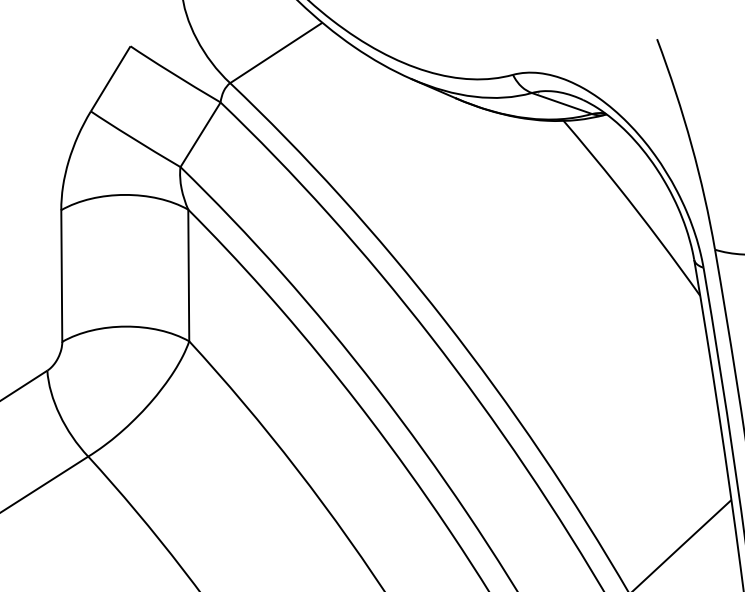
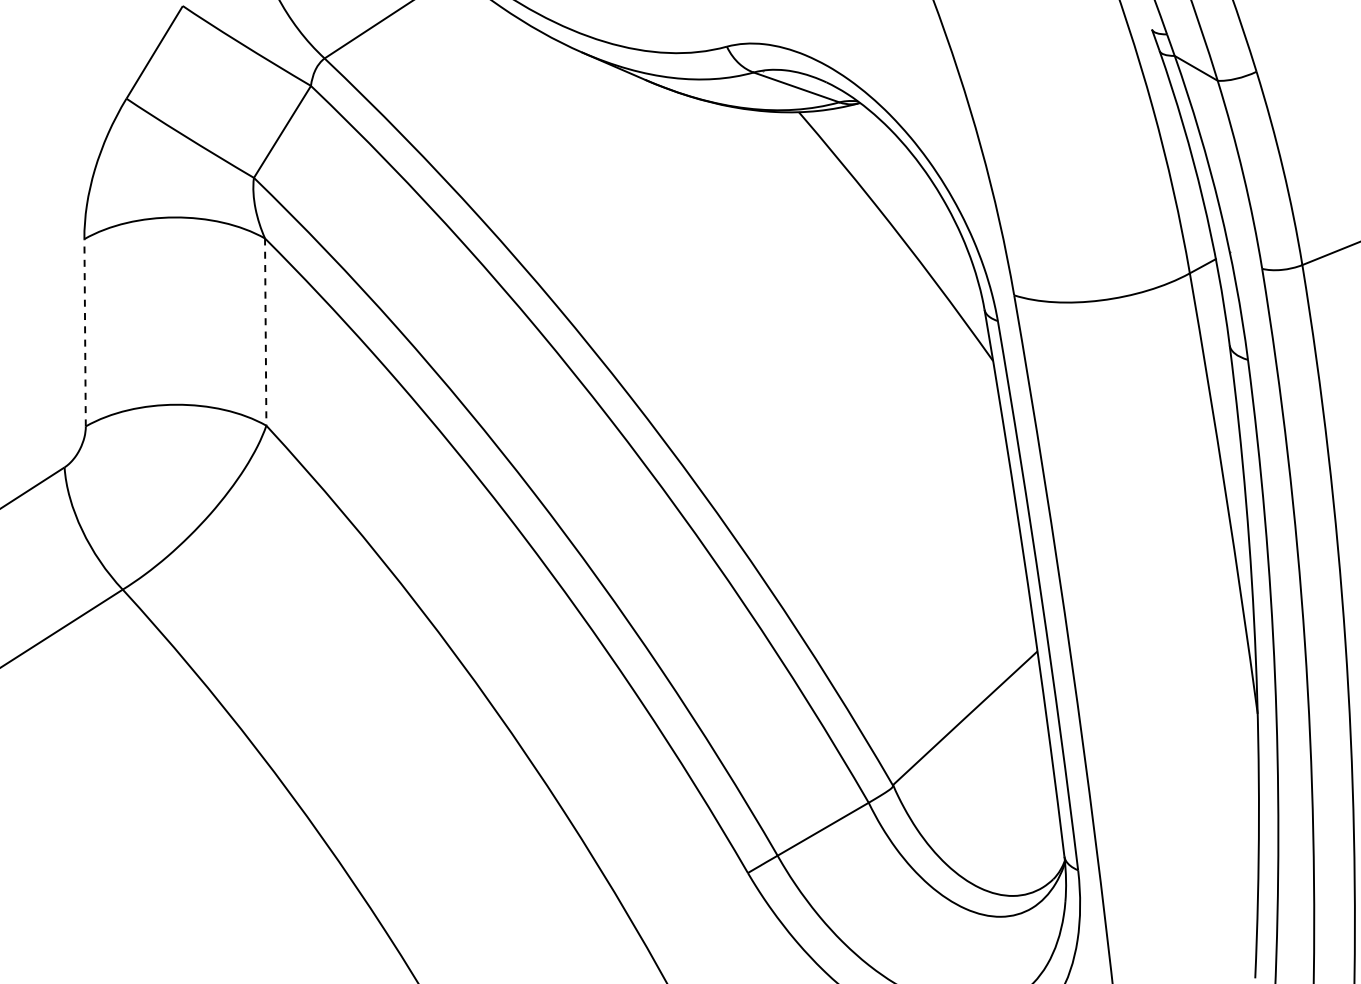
line: (62, 275) -> (85, 332), solid -> dashed
line: (188, 275) -> (265, 332), solid -> dashed

